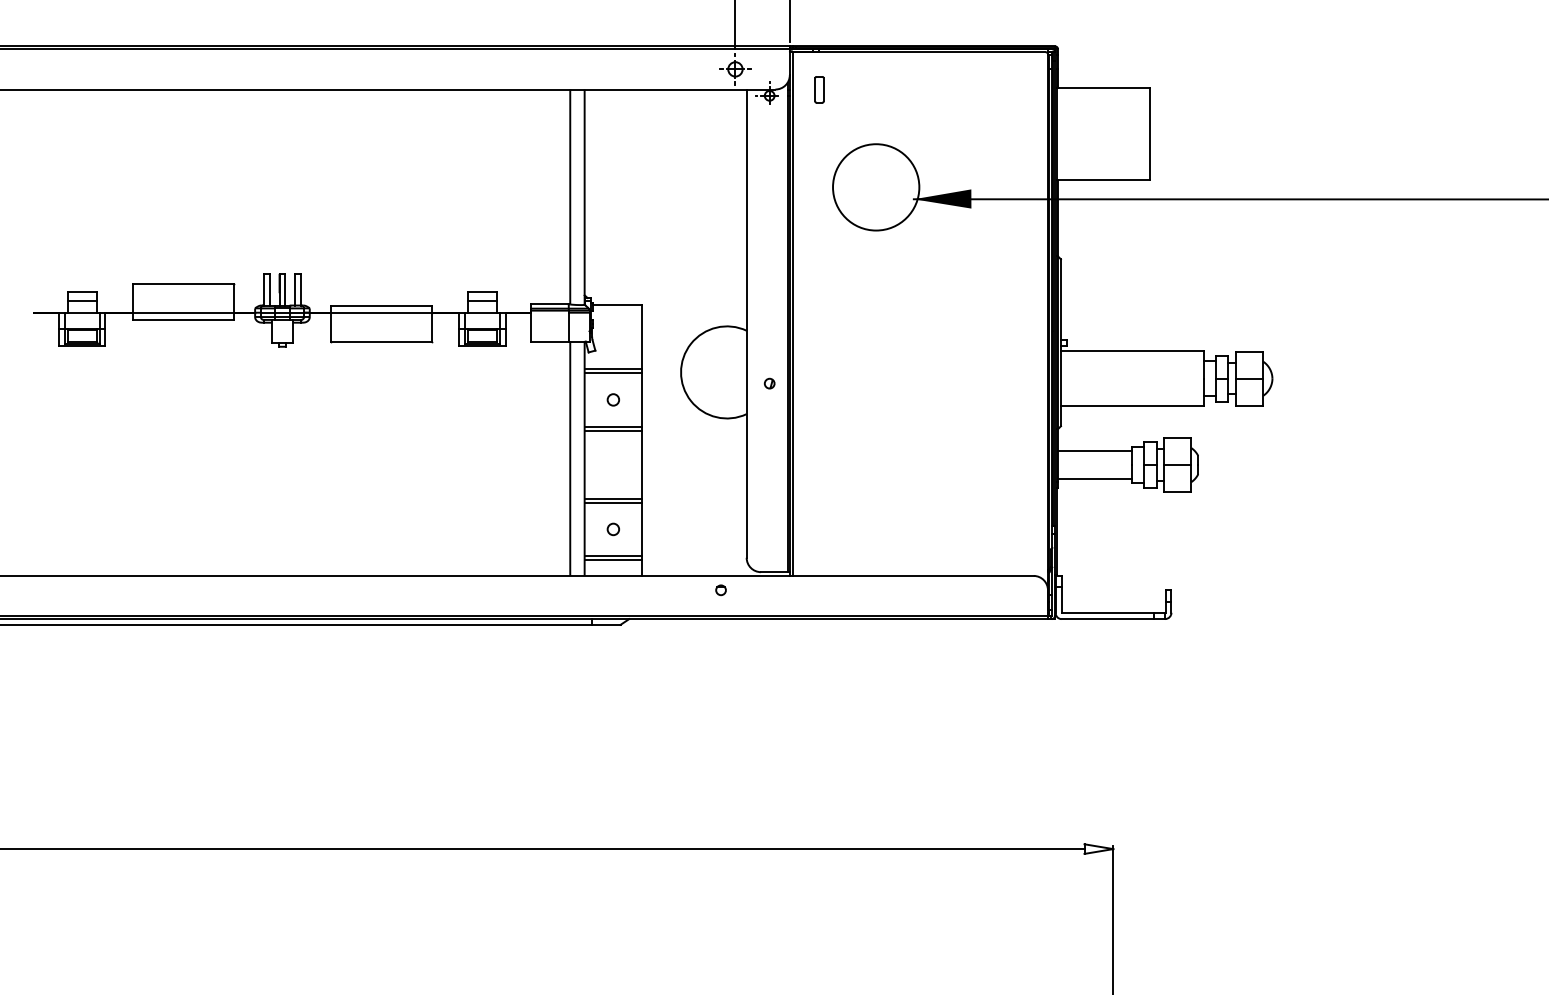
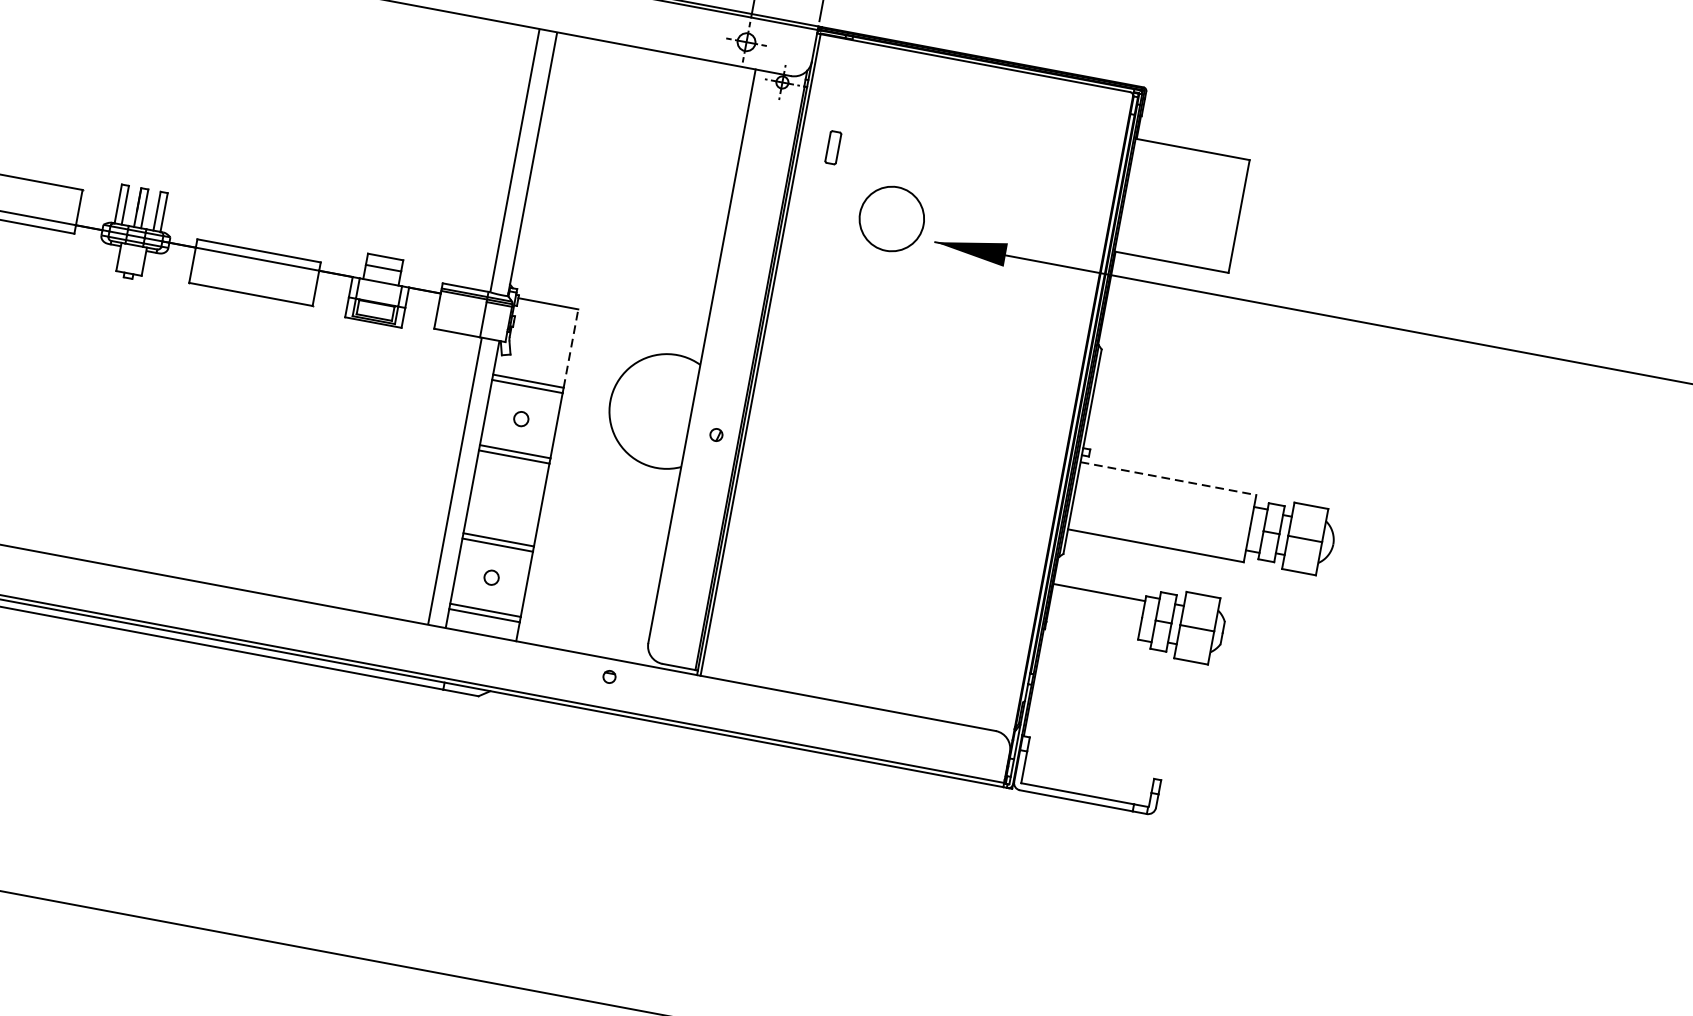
part: (819, 89) -> (833, 147), moved
circle: (876, 187) -> (892, 219), size x0.6
line: (642, 336) -> (571, 348), solid -> dashed
line: (1132, 351) -> (1168, 478), solid -> dashed
line: (1094, 478) -> (1092, 625), removed

